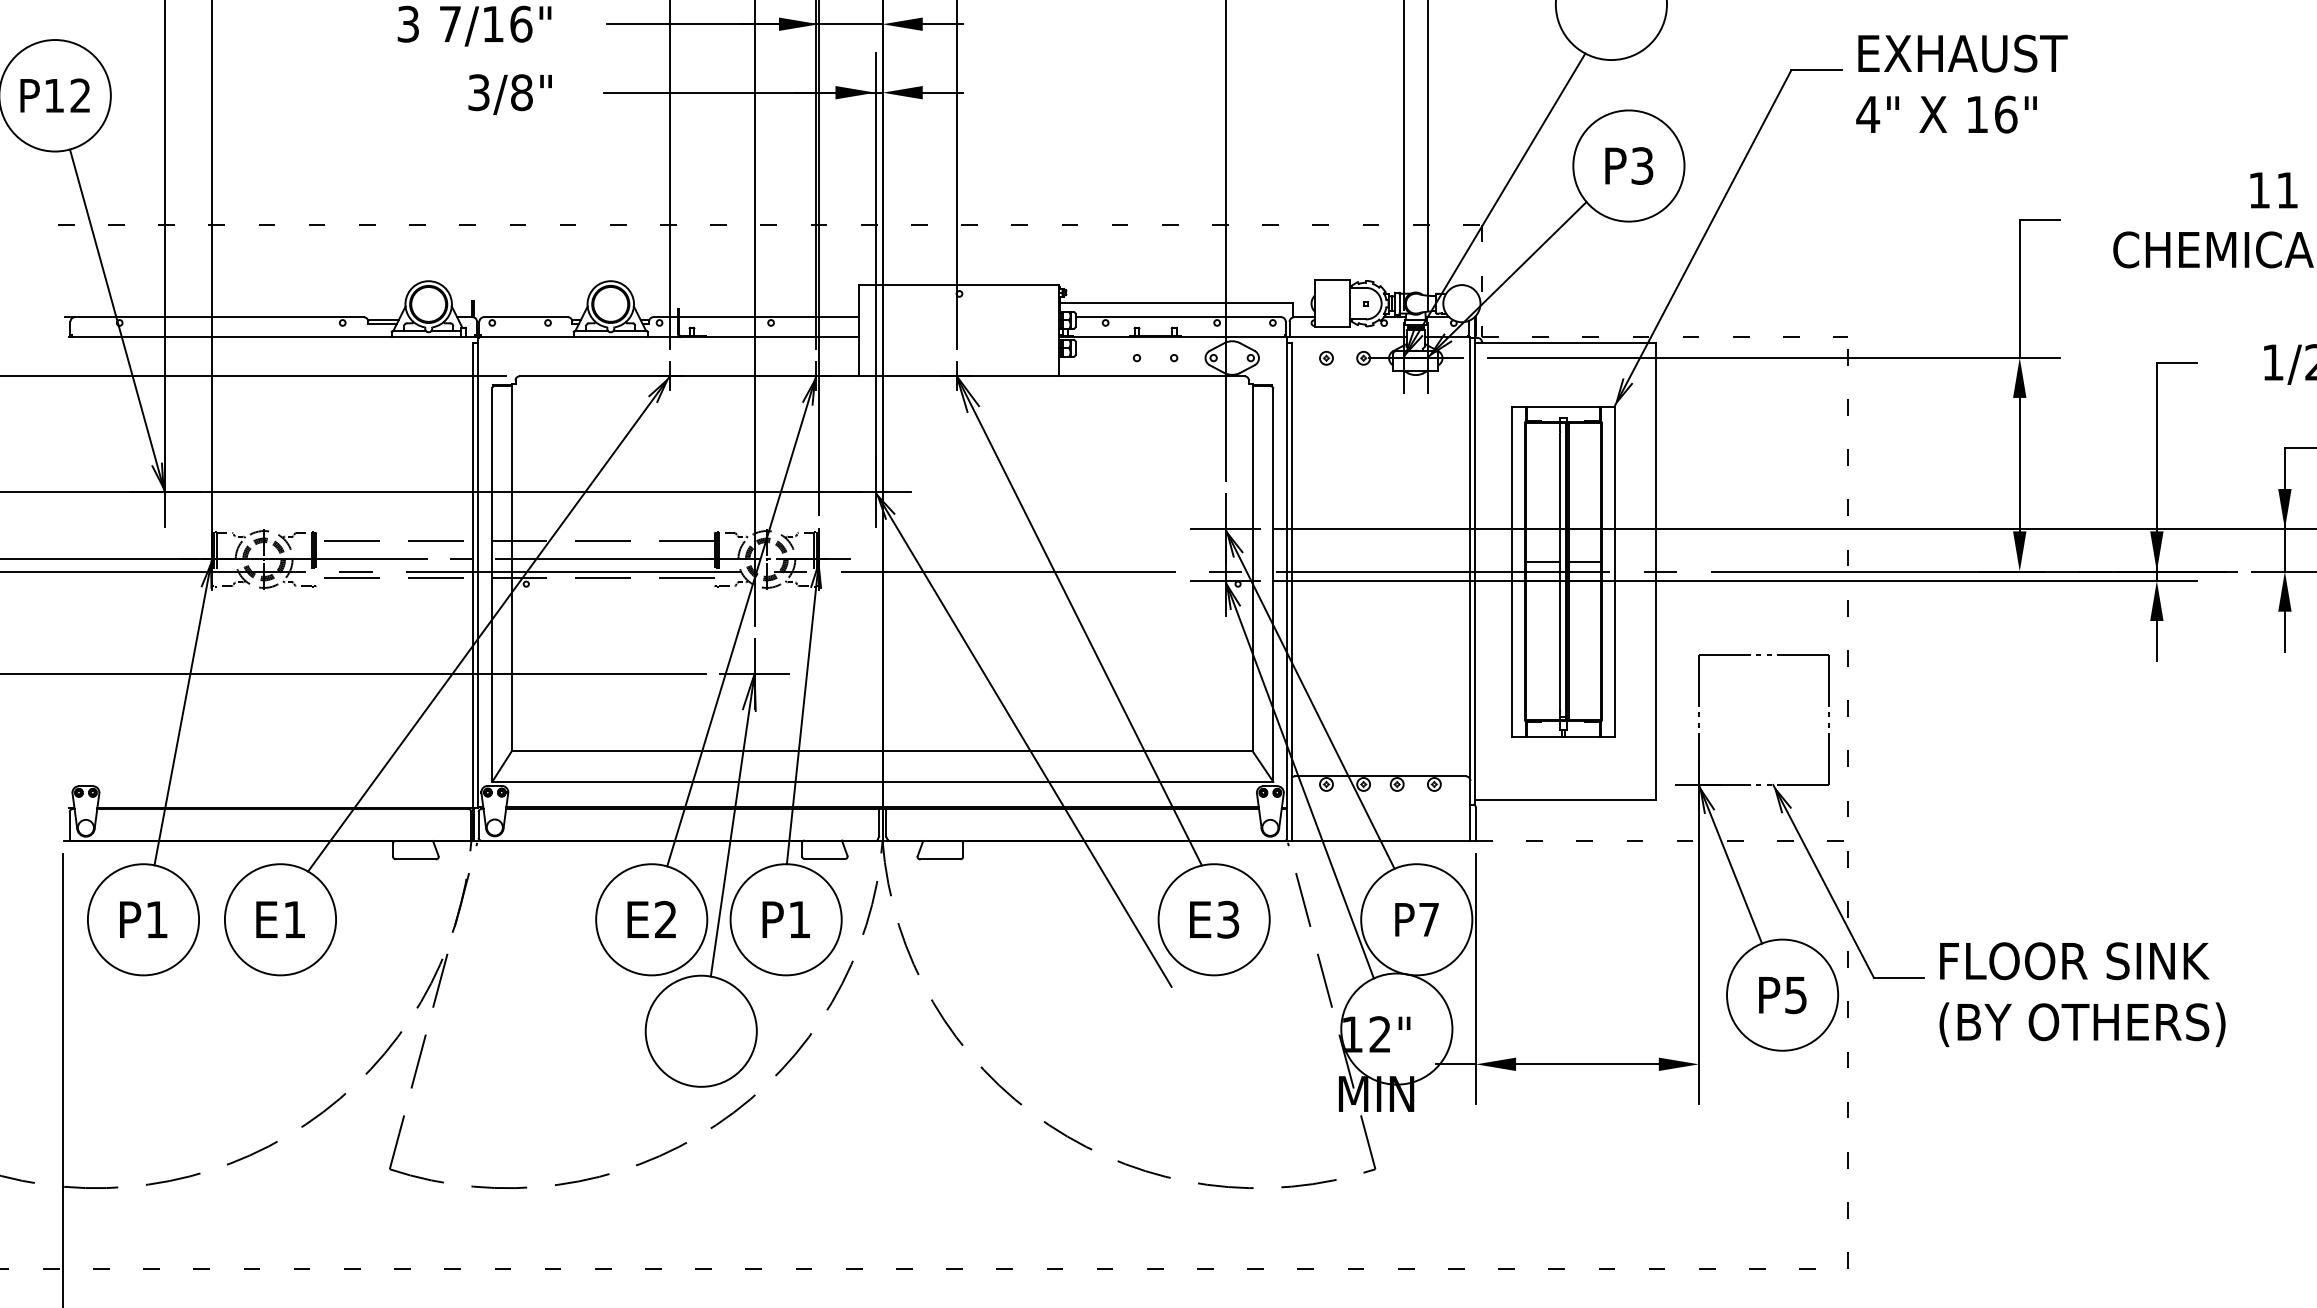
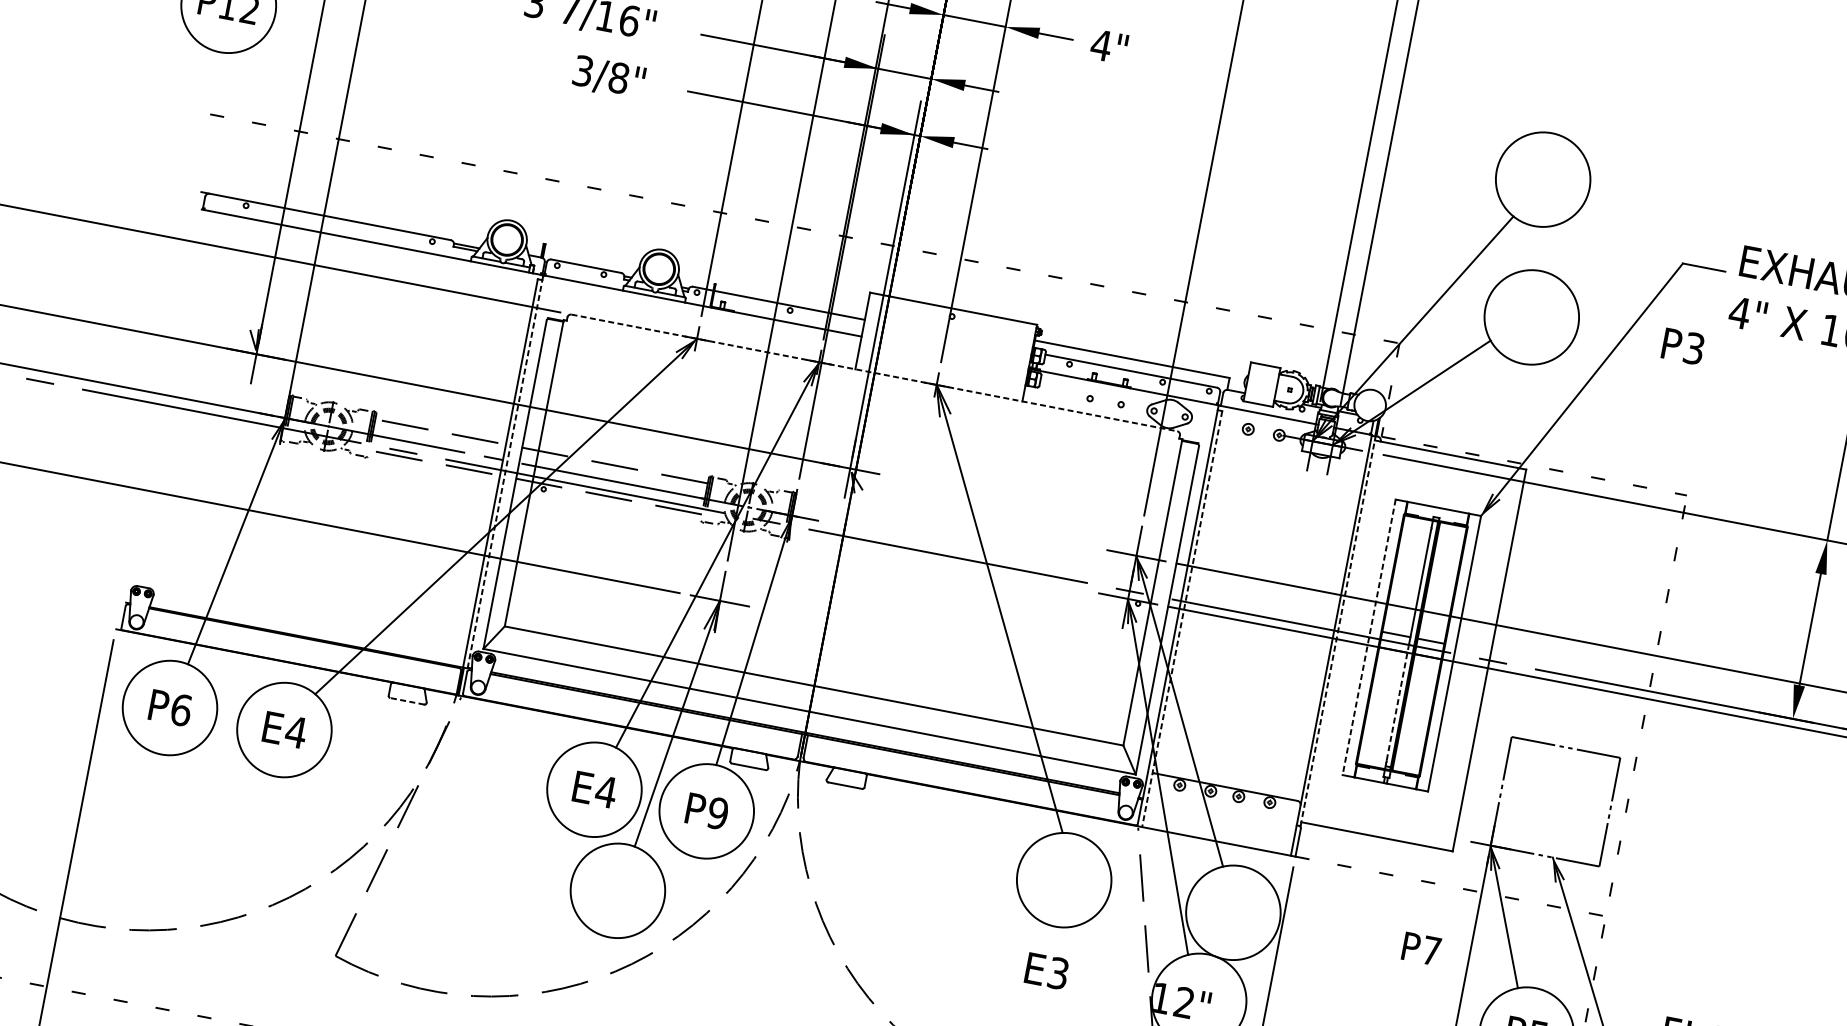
text: (1629, 165) -> (1683, 346), moved
line: (116, 320) -> (243, 203), removed
line: (882, 376) -> (874, 373), solid -> dashed
line: (1475, 570) -> (1338, 630), solid -> dashed
line: (1512, 571) -> (1369, 637), solid -> dashed
line: (478, 572) -> (505, 471), solid -> dashed
line: (1292, 592) -> (1182, 619), solid -> dashed
line: (1559, 640) -> (1397, 702), solid -> dashed
line: (1023, 739) -> (933, 698), removed
line: (415, 859) -> (406, 701), solid -> dashed
text: (665, 918) -> (606, 790), E2 -> E4
text: (157, 919) -> (181, 710), P1 -> P6
text: (294, 919) -> (296, 732), E1 -> E4
text: (799, 919) -> (717, 813), P1 -> P9
text: (1214, 919) -> (1046, 971), moved
text: (1416, 919) -> (1421, 948), moved

